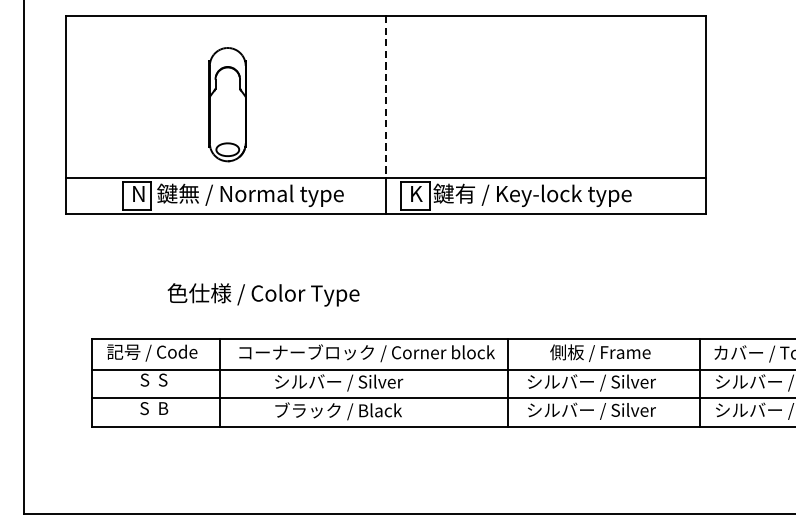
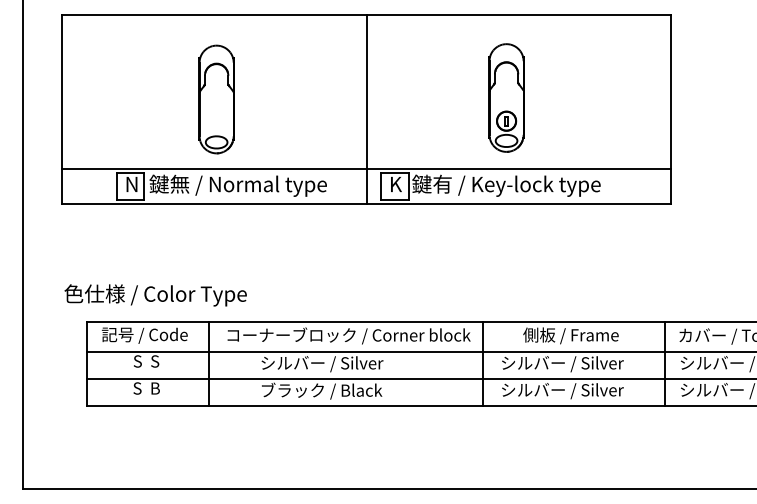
line: (385, 97) -> (366, 92), dashed -> solid
part: (532, 102) -> (506, 97), added
text: (263, 294) -> (155, 295), moved

